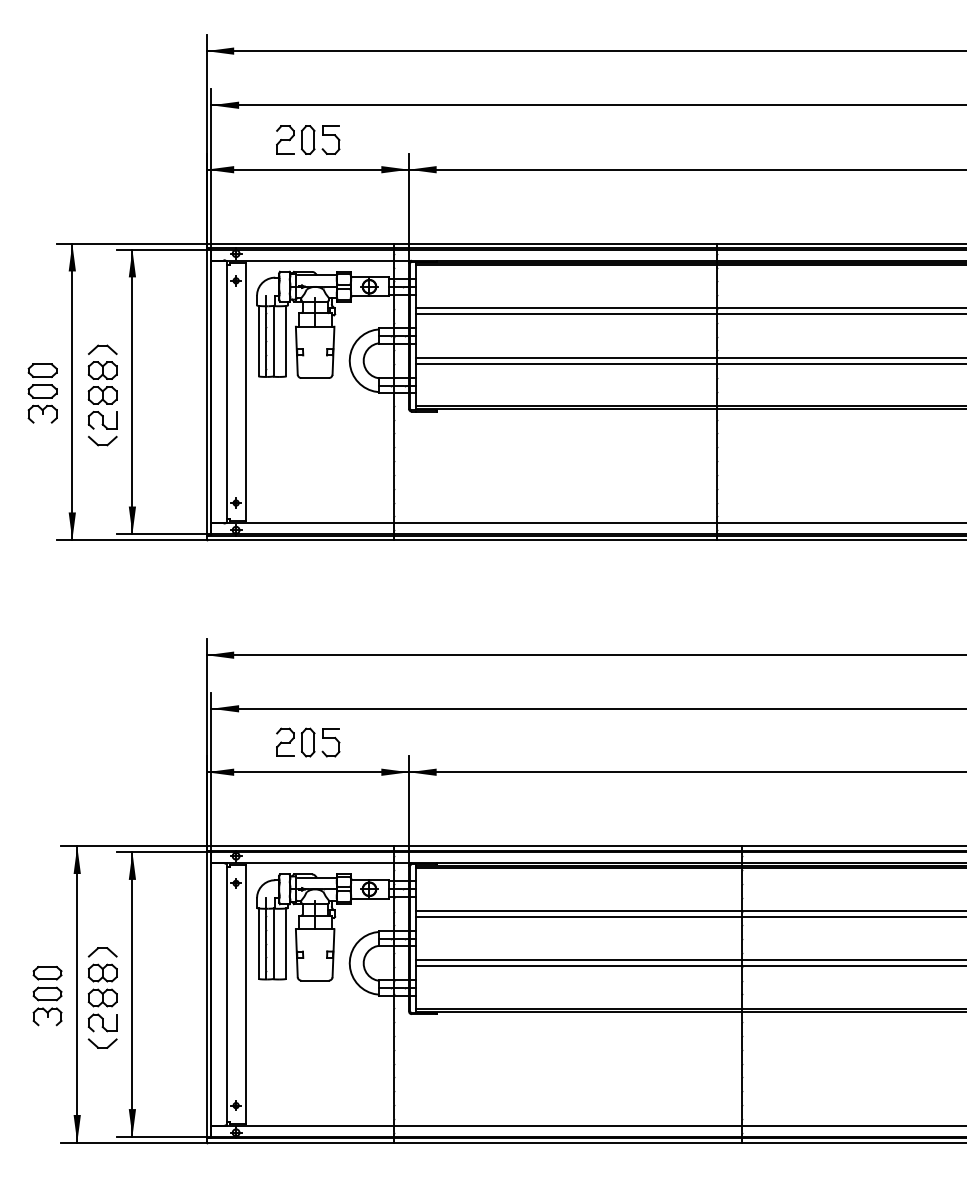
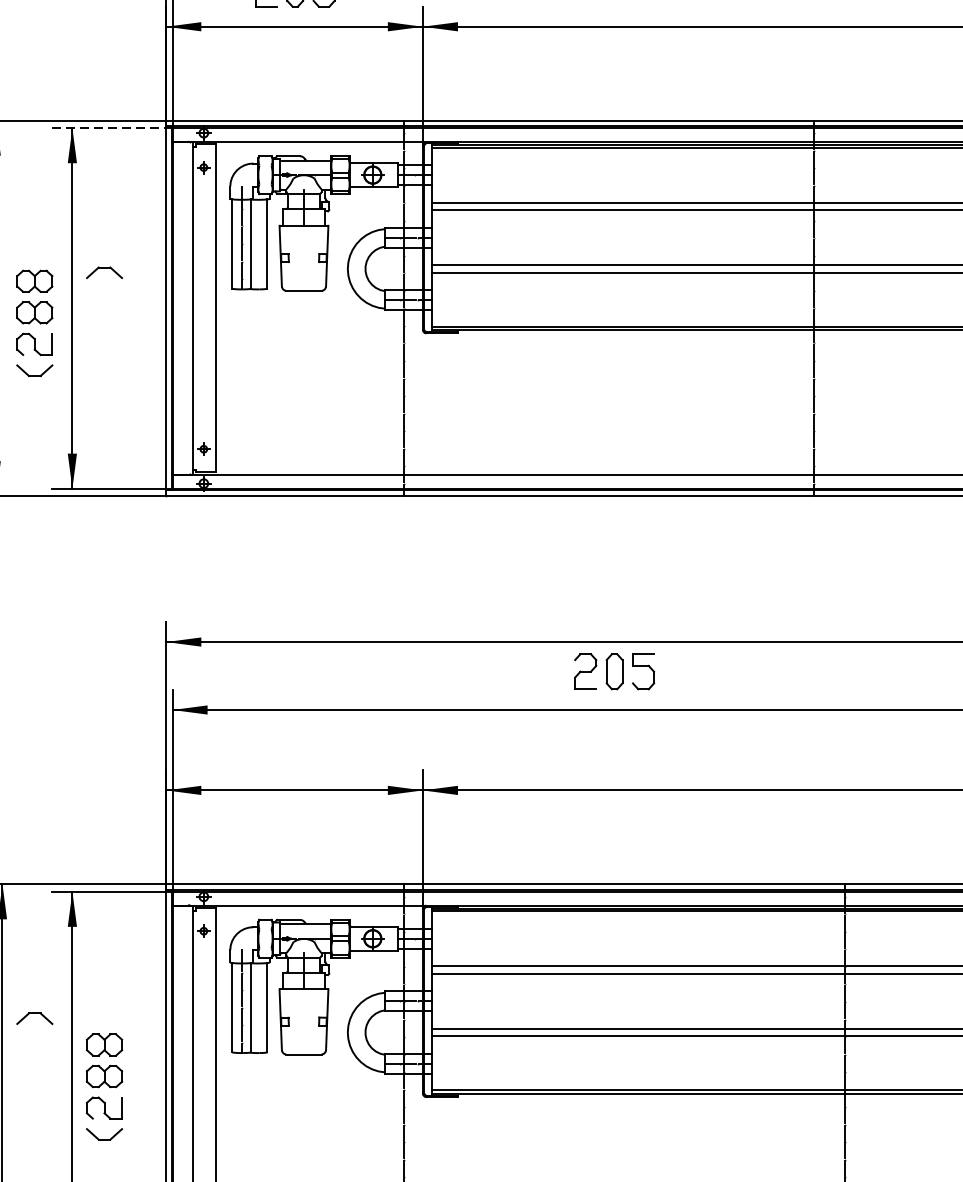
line: (163, 249) -> (111, 127), solid -> dashed
part: (102, 349) -> (104, 272), moved
part: (308, 742) -> (614, 671), moved
part: (102, 1005) -> (104, 1086), moved

